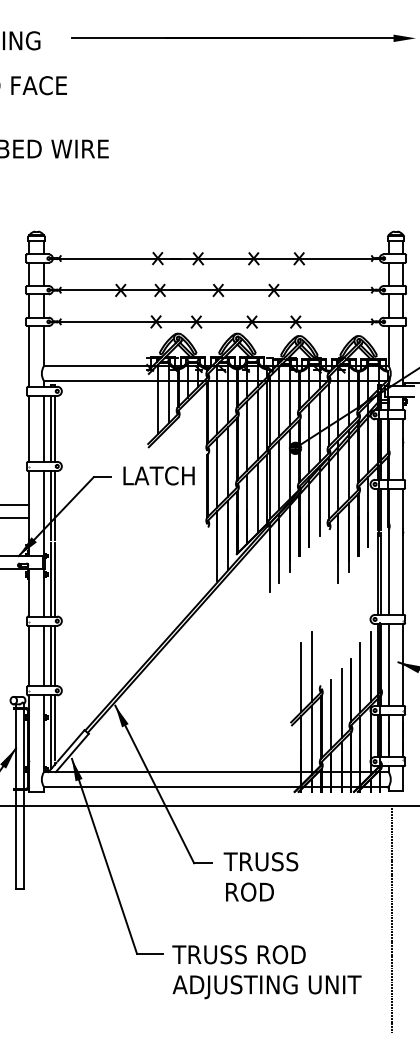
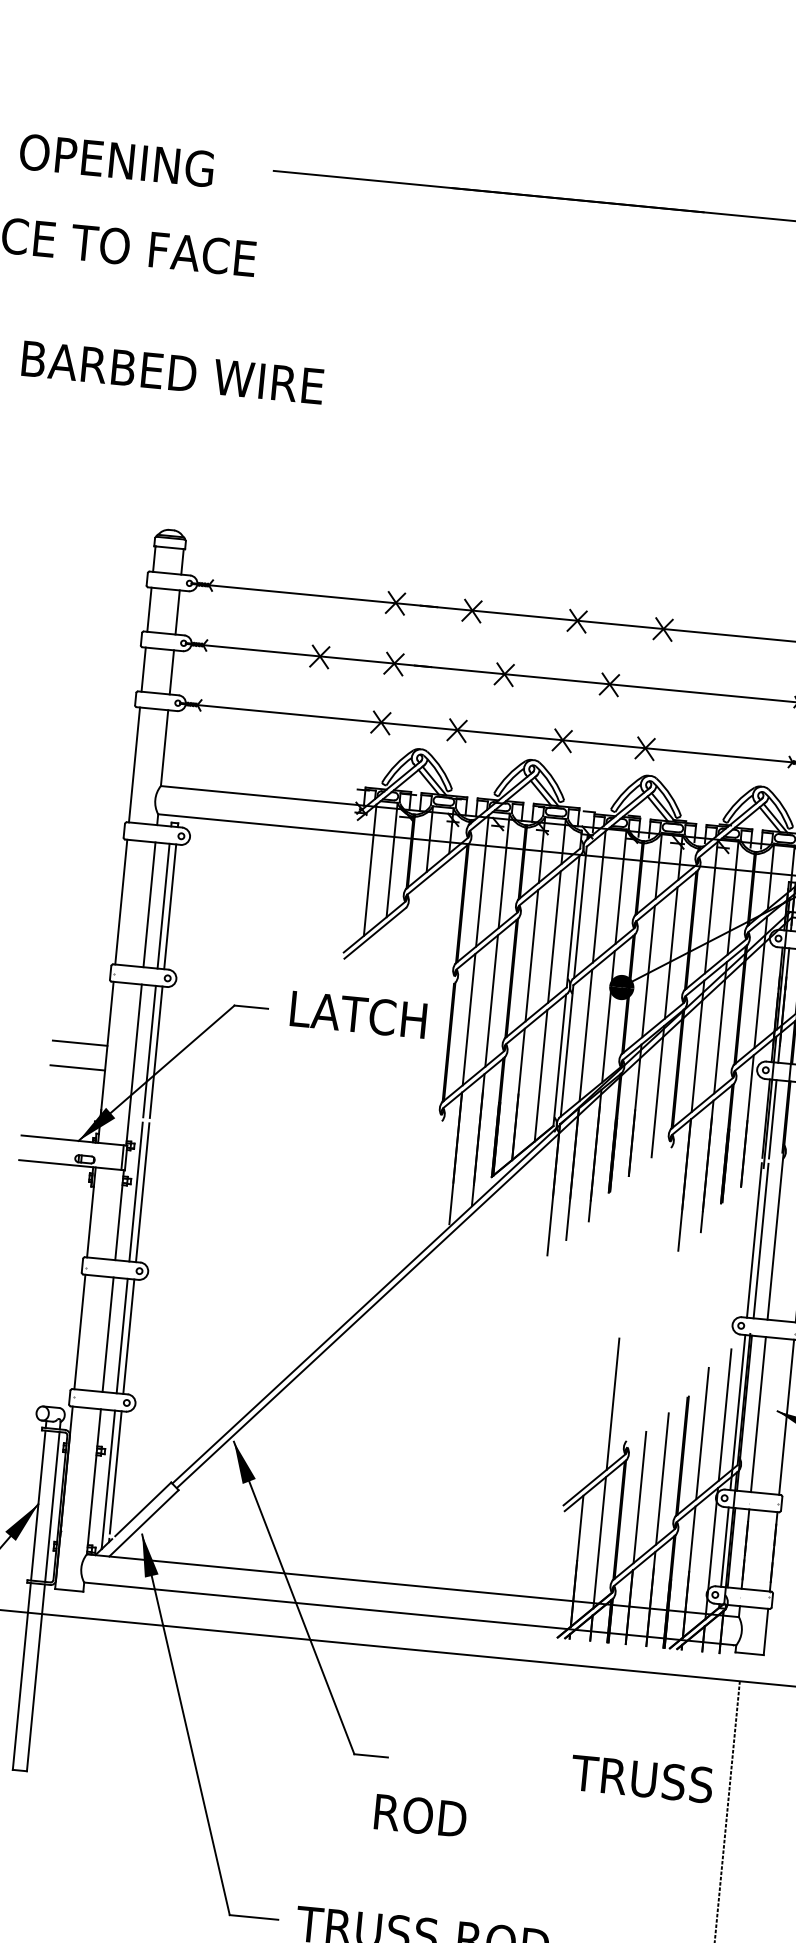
line: (301, 677) -> (591, 1422), removed
text: (260, 861) -> (641, 1778), moved
text: (249, 891) -> (419, 1814), moved

